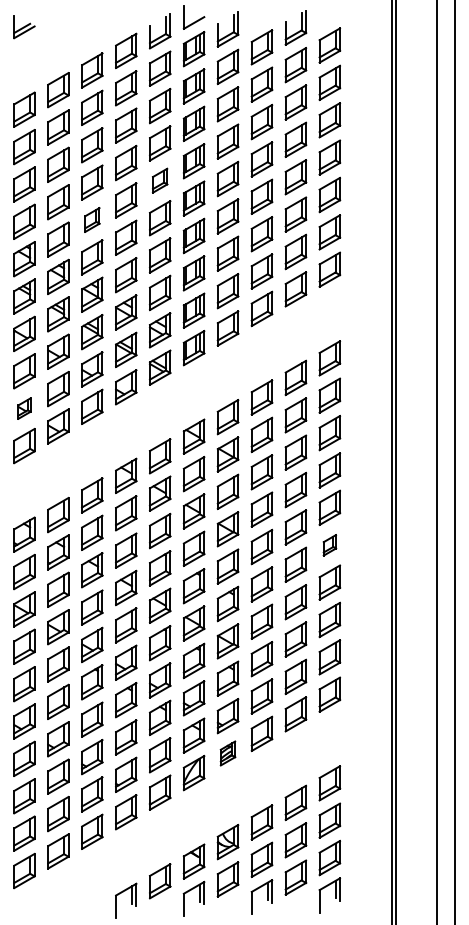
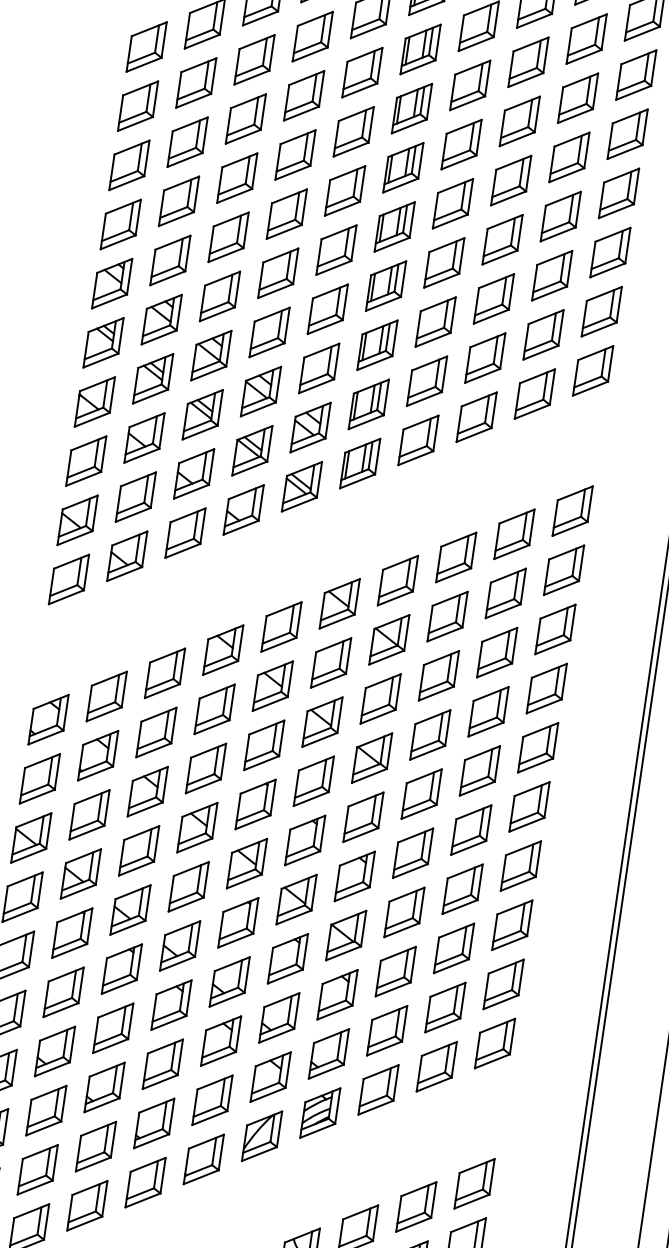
part: (159, 180) -> (344, 190), size x1.43
part: (92, 219) -> (229, 236), size x1.43
part: (24, 408) -> (77, 519), size x1.67
part: (329, 545) -> (528, 807), size x1.67
part: (227, 753) -> (319, 1112), size x1.43

